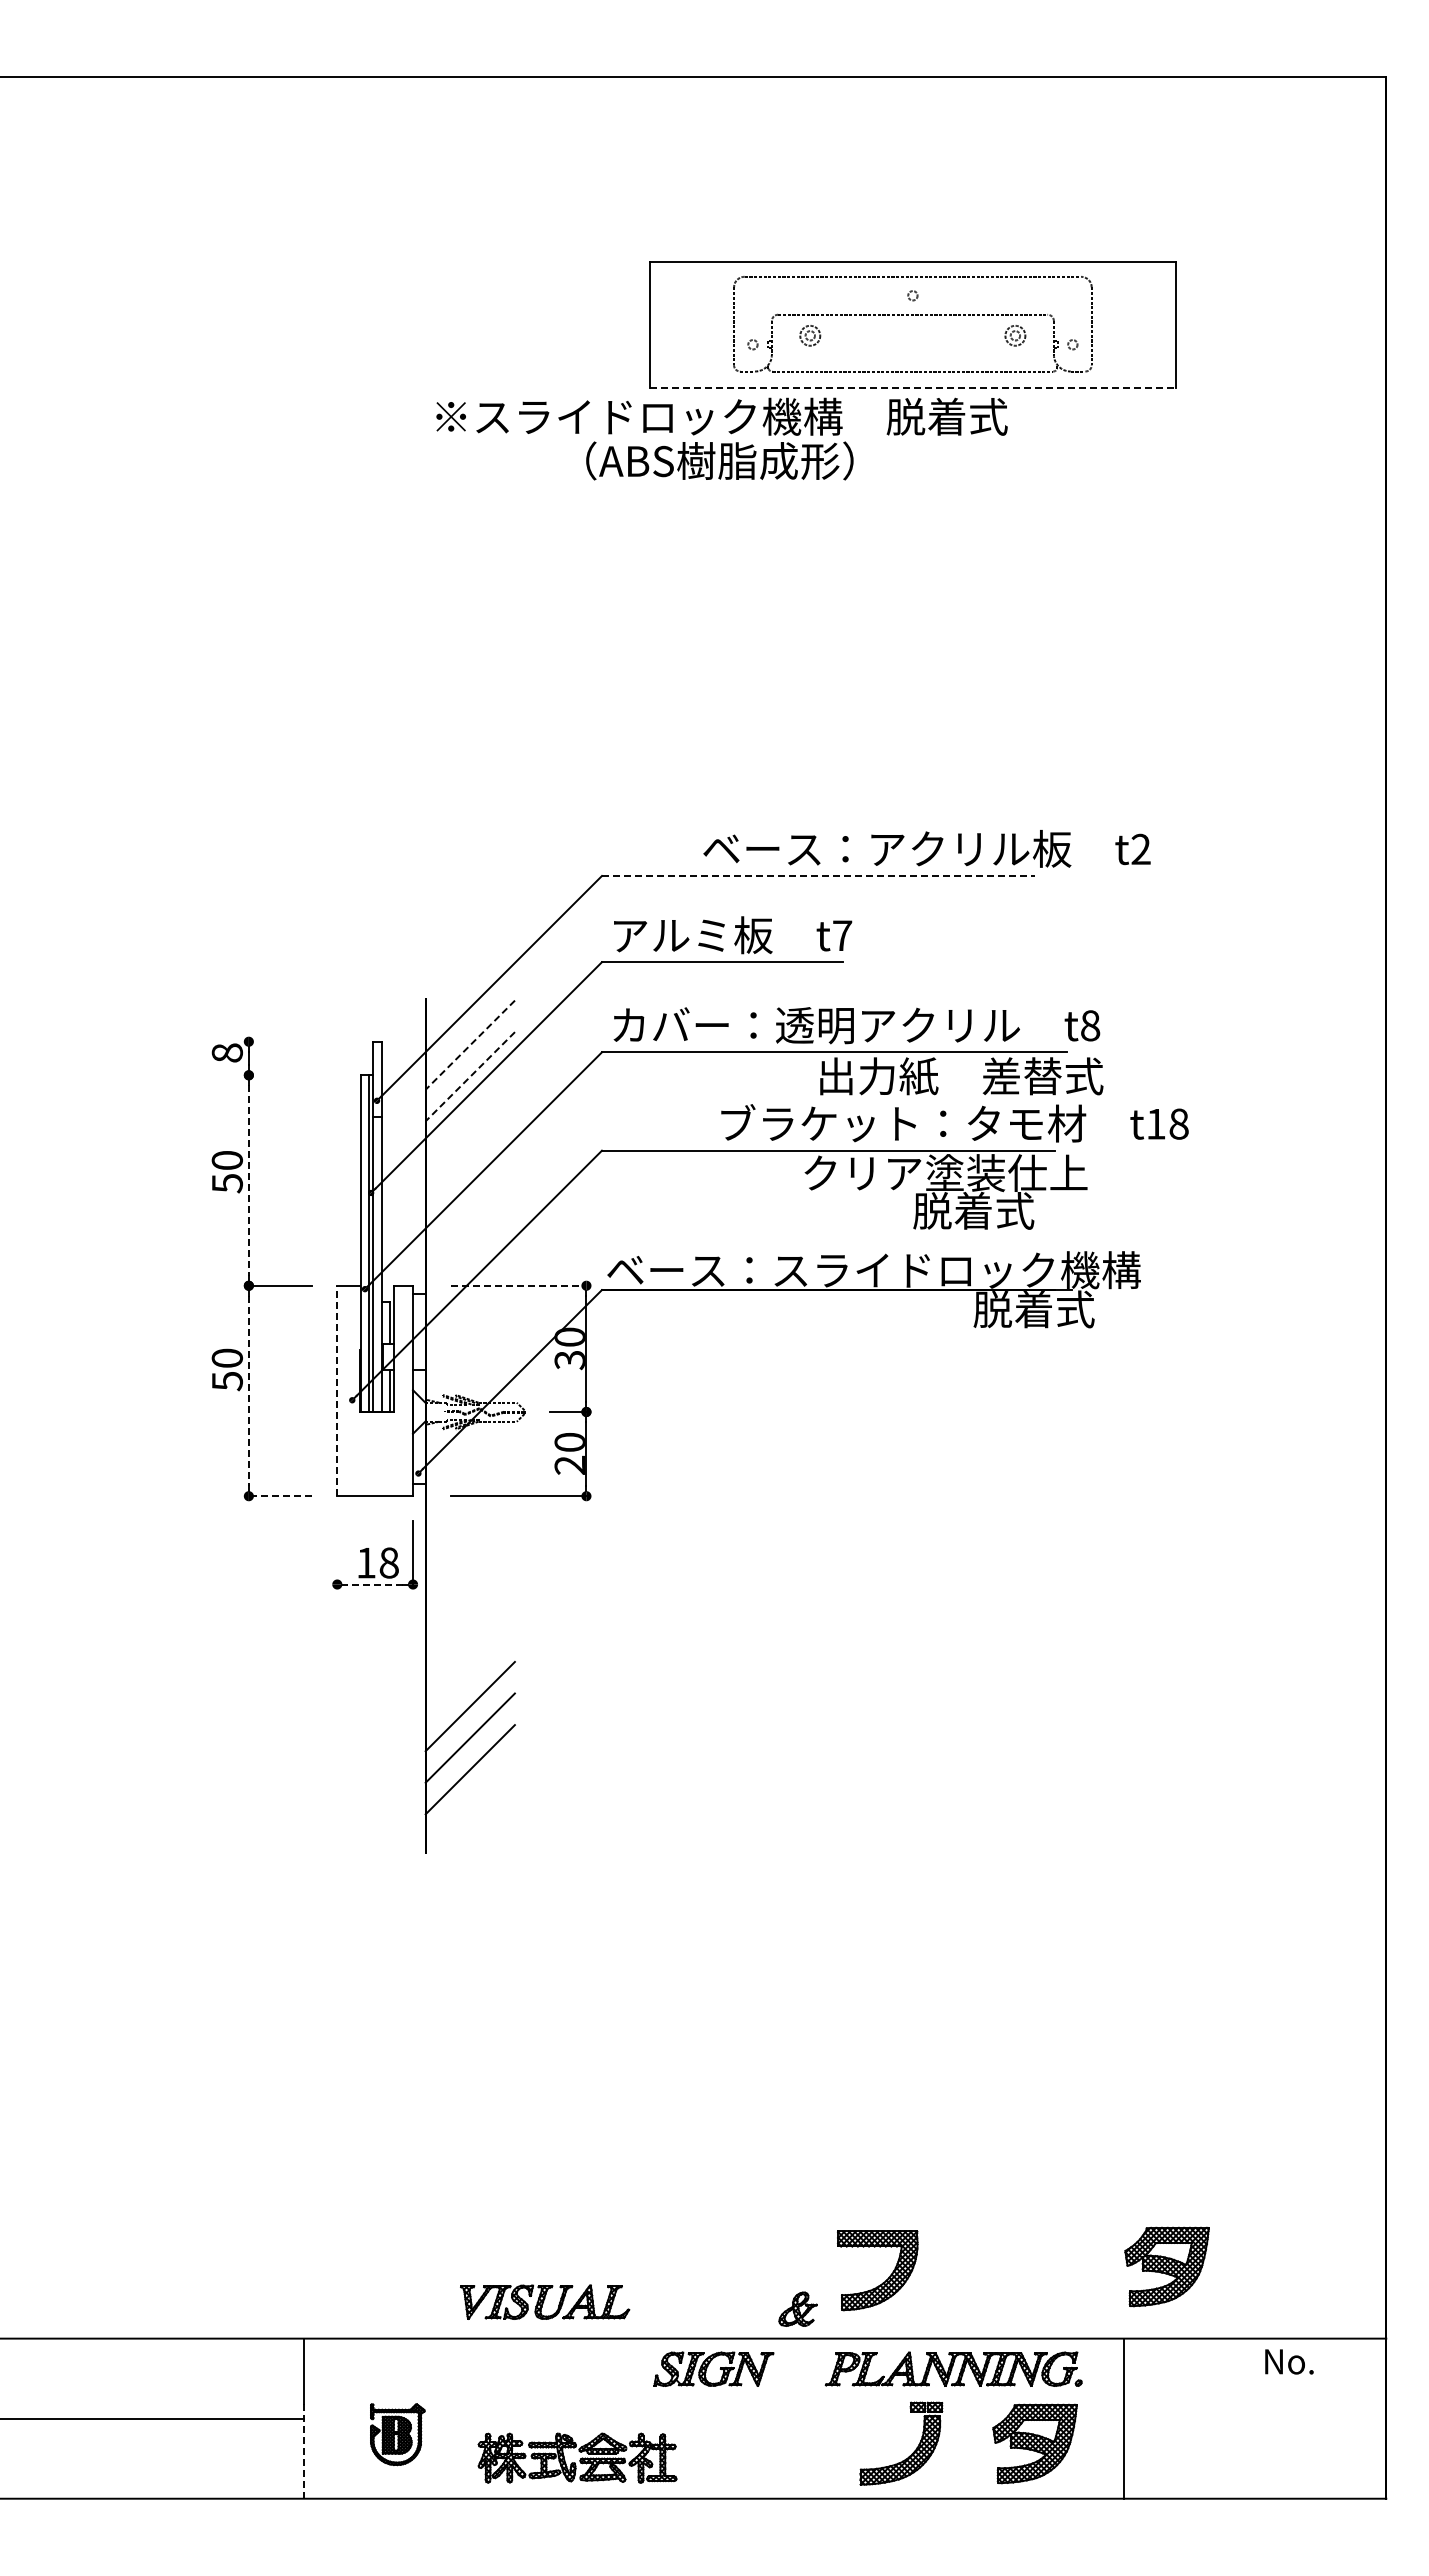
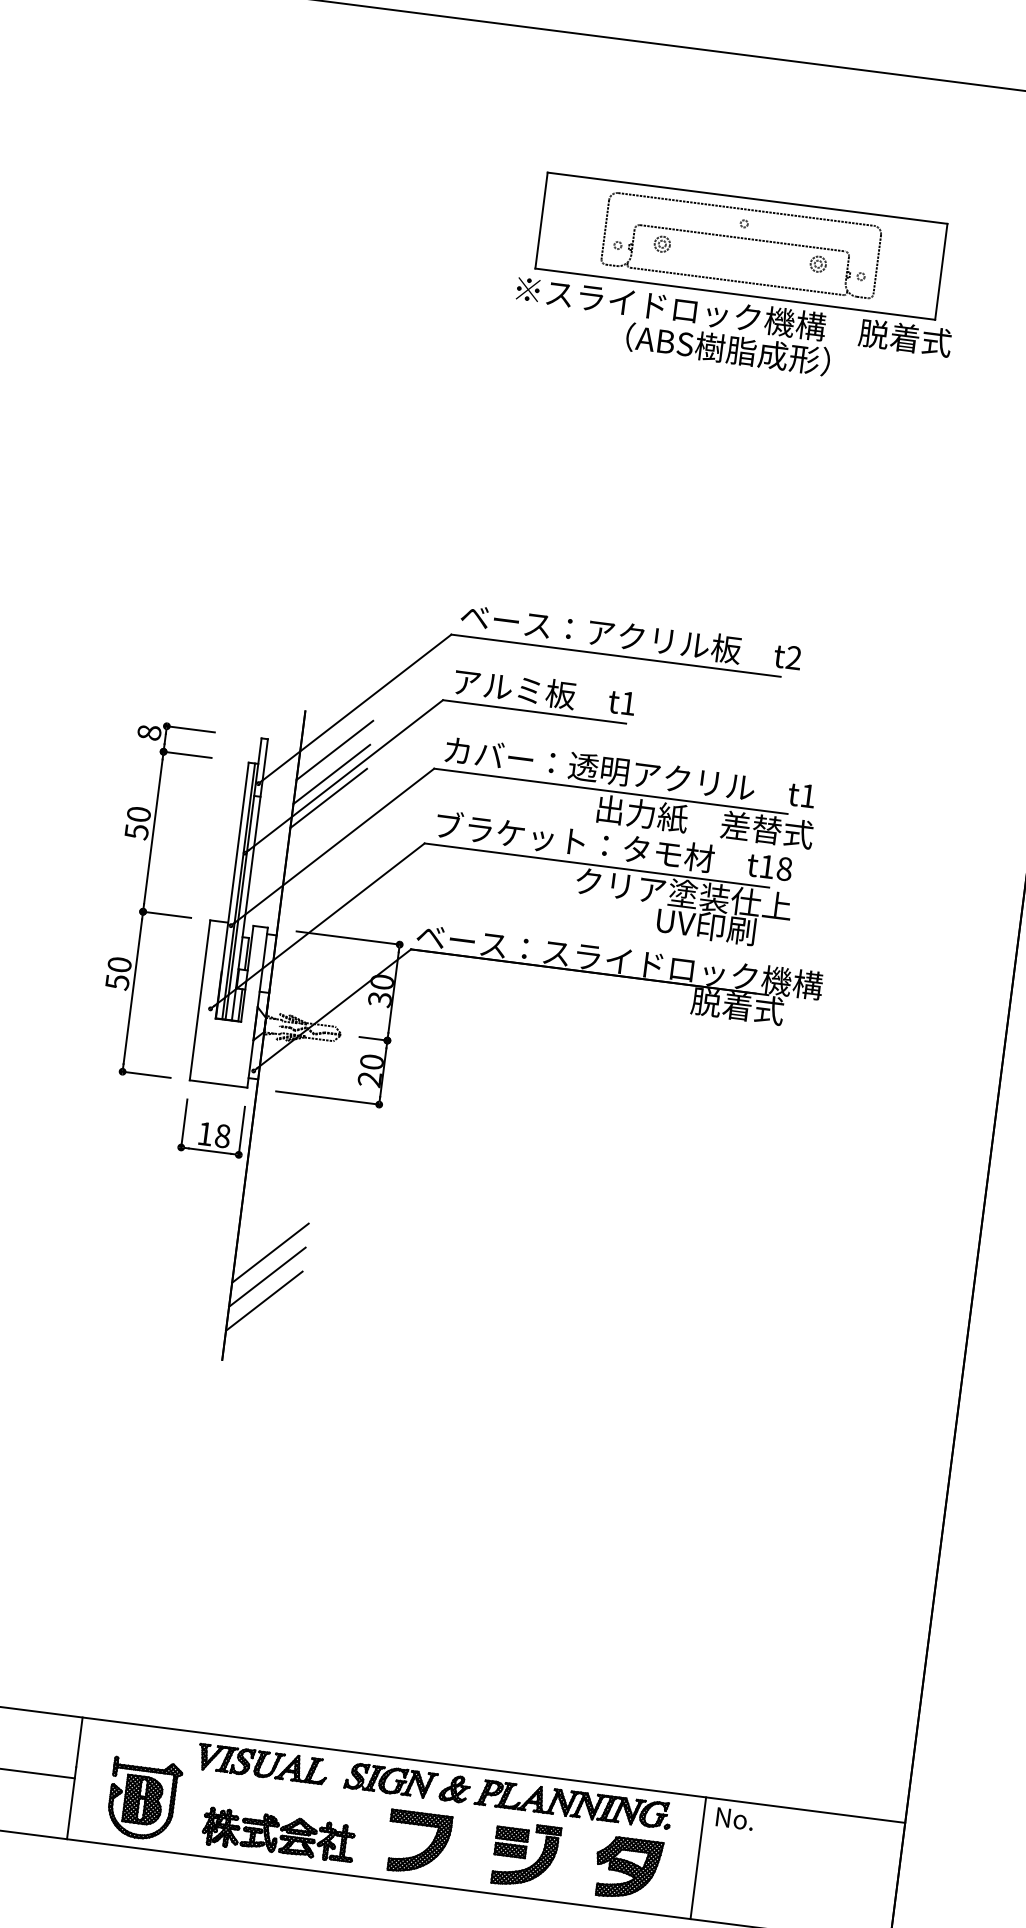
line: (912, 388) -> (734, 294), dashed -> solid
text: (721, 438) -> (731, 332), moved
text: (926, 848) -> (630, 636), moved
line: (818, 875) -> (616, 655), dashed -> solid
text: (842, 935) -> (628, 703), t7 -> t1
text: (1090, 1025) -> (808, 795), t8 -> t1
line: (280, 1041) -> (190, 729), added
line: (469, 1045) -> (334, 750), dashed -> solid
line: (280, 1075) -> (187, 754), added
line: (469, 1077) -> (331, 774), dashed -> solid
line: (469, 1107) -> (328, 797), added
text: (954, 1123) -> (613, 846), moved
line: (248, 1181) -> (152, 832), dashed -> solid
text: (978, 1210) -> (705, 925), 脱着式 -> UV印刷
line: (518, 1285) -> (348, 937), dashed -> solid
line: (337, 1390) -> (200, 1000), dashed -> solid
line: (248, 1391) -> (132, 992), dashed -> solid
line: (280, 1496) -> (146, 1075), dashed -> solid
line: (337, 1552) -> (184, 1123), added
line: (375, 1584) -> (210, 1151), dashed -> solid
part: (1166, 2266) -> (745, 1746), removed
part: (886, 2279) -> (424, 1850), moved
part: (545, 2301) -> (263, 1763), moved
part: (797, 2308) -> (454, 1788), moved
text: (1289, 2361) -> (735, 1818), moved
part: (879, 2428) -> (511, 1841), added
part: (397, 2434) -> (144, 1799), size x1.67
line: (304, 2451) -> (71, 1803), dashed -> solid

